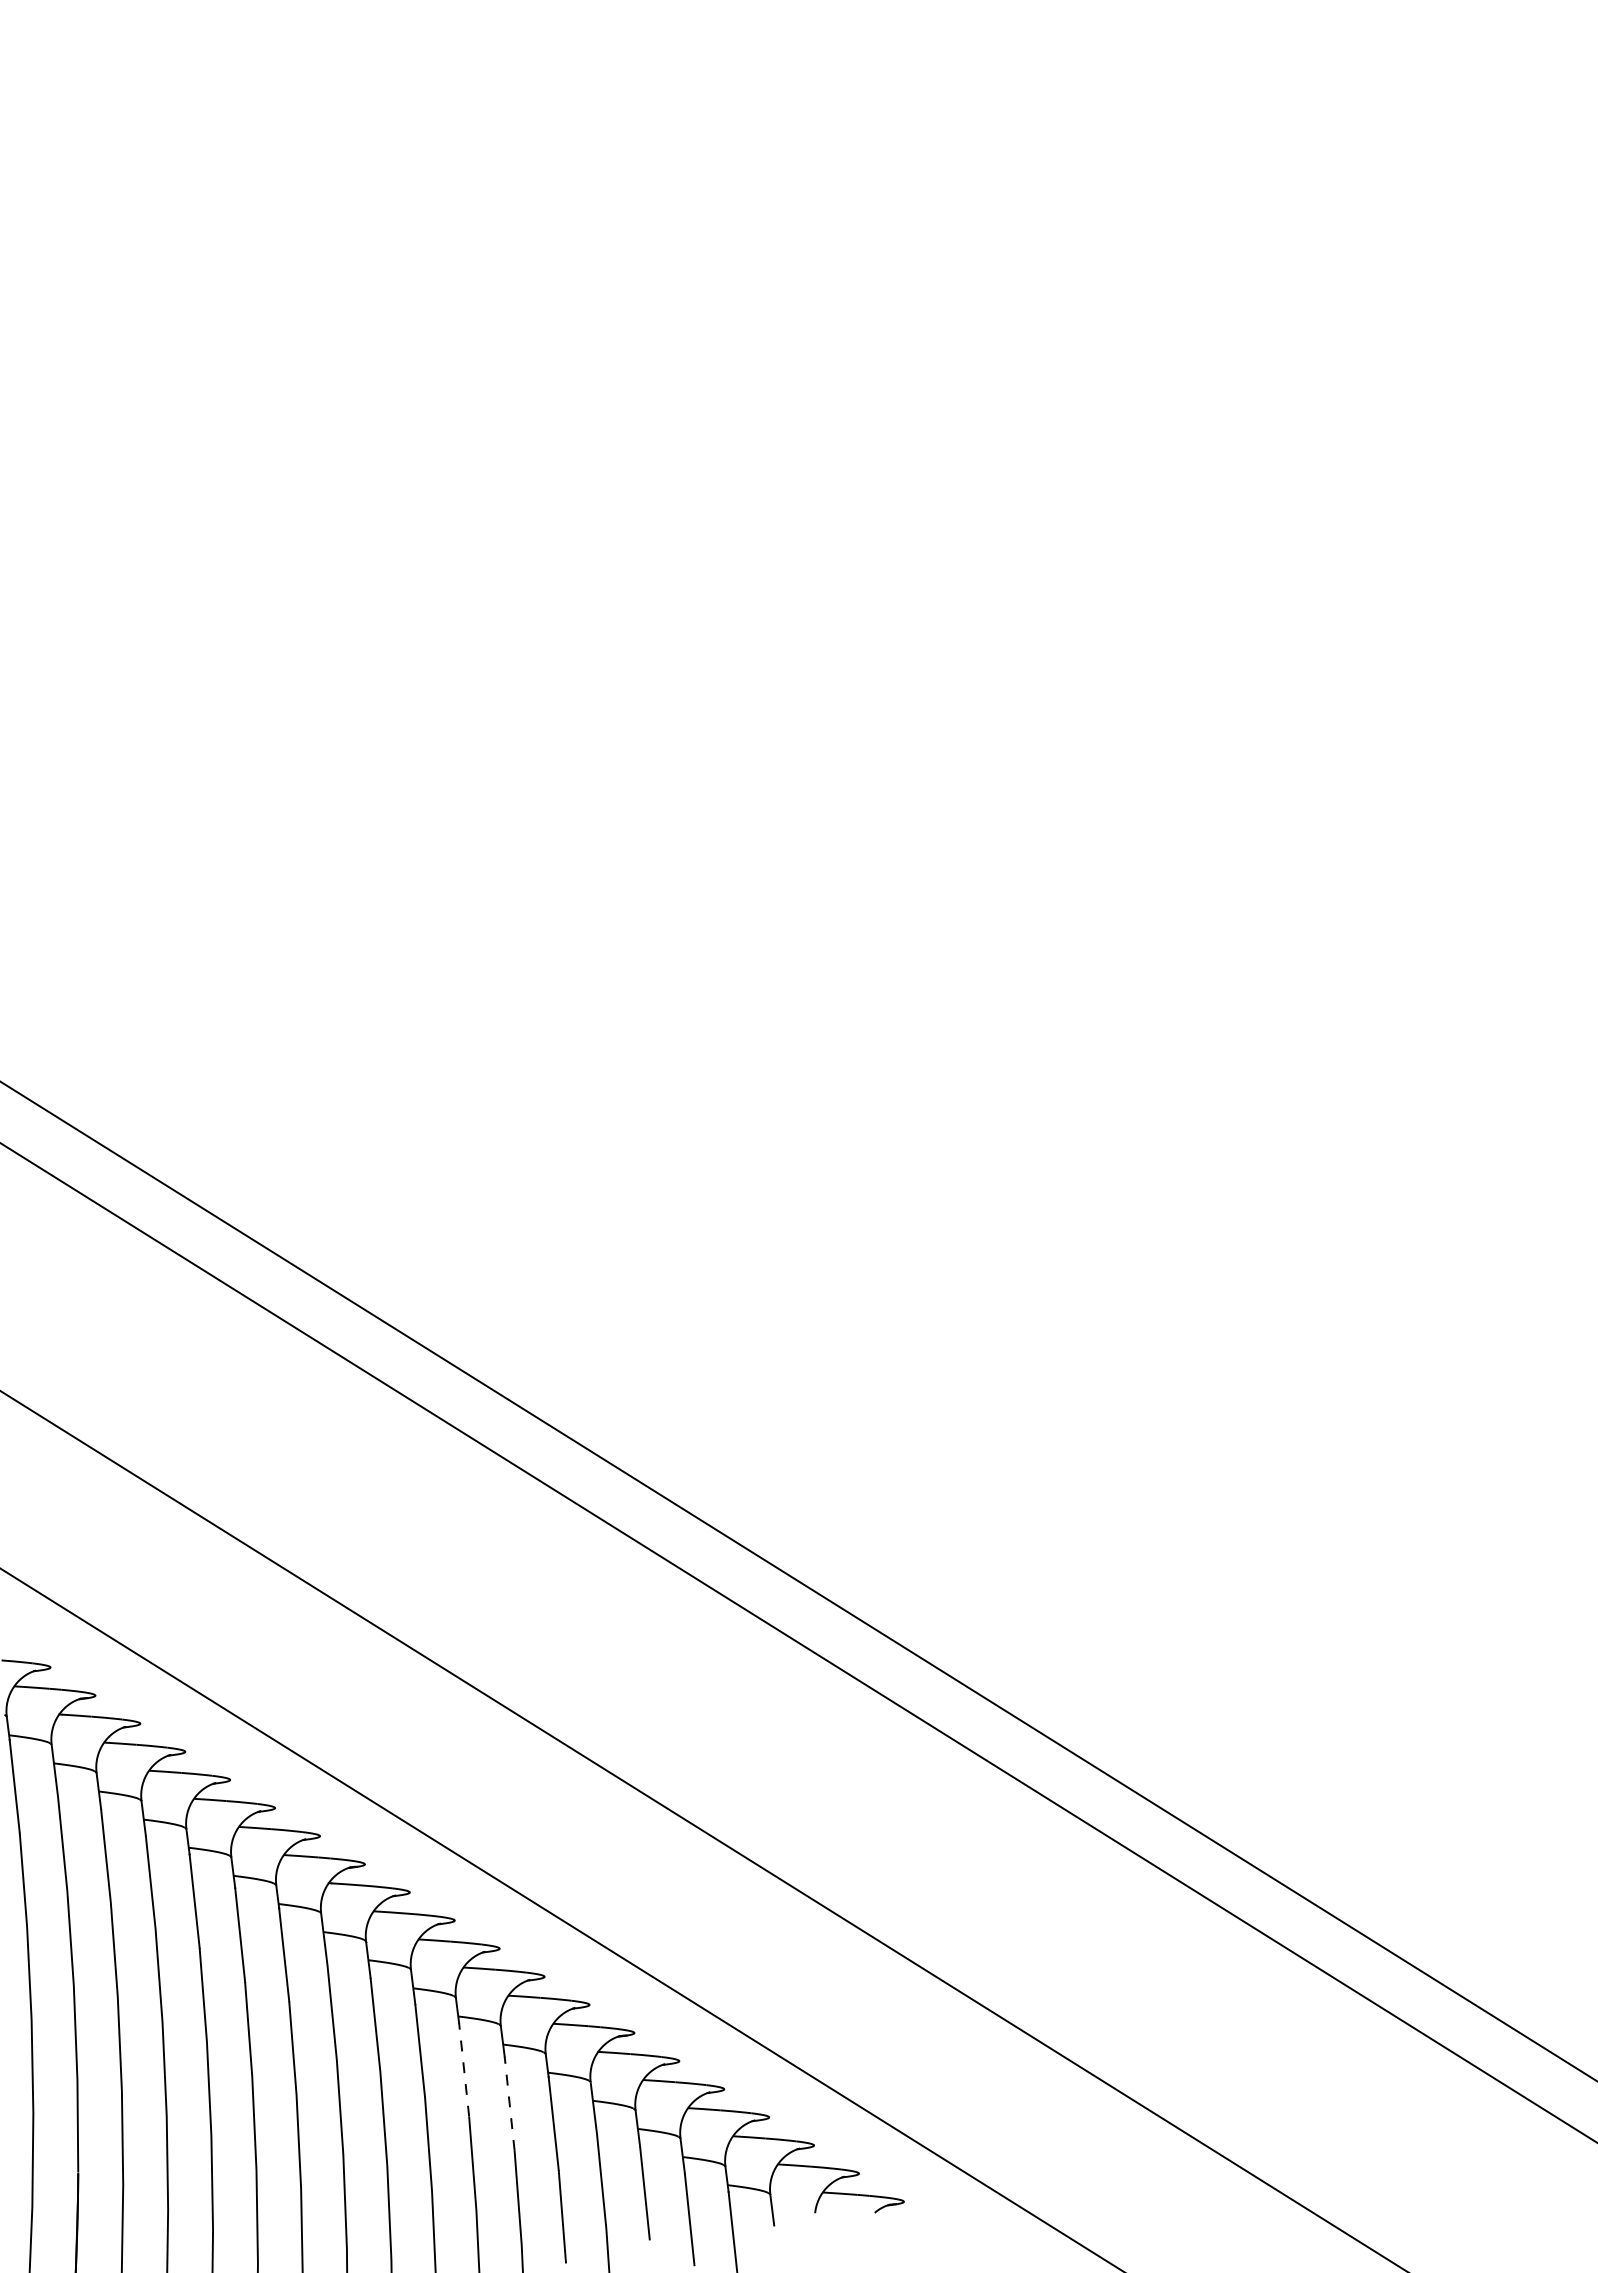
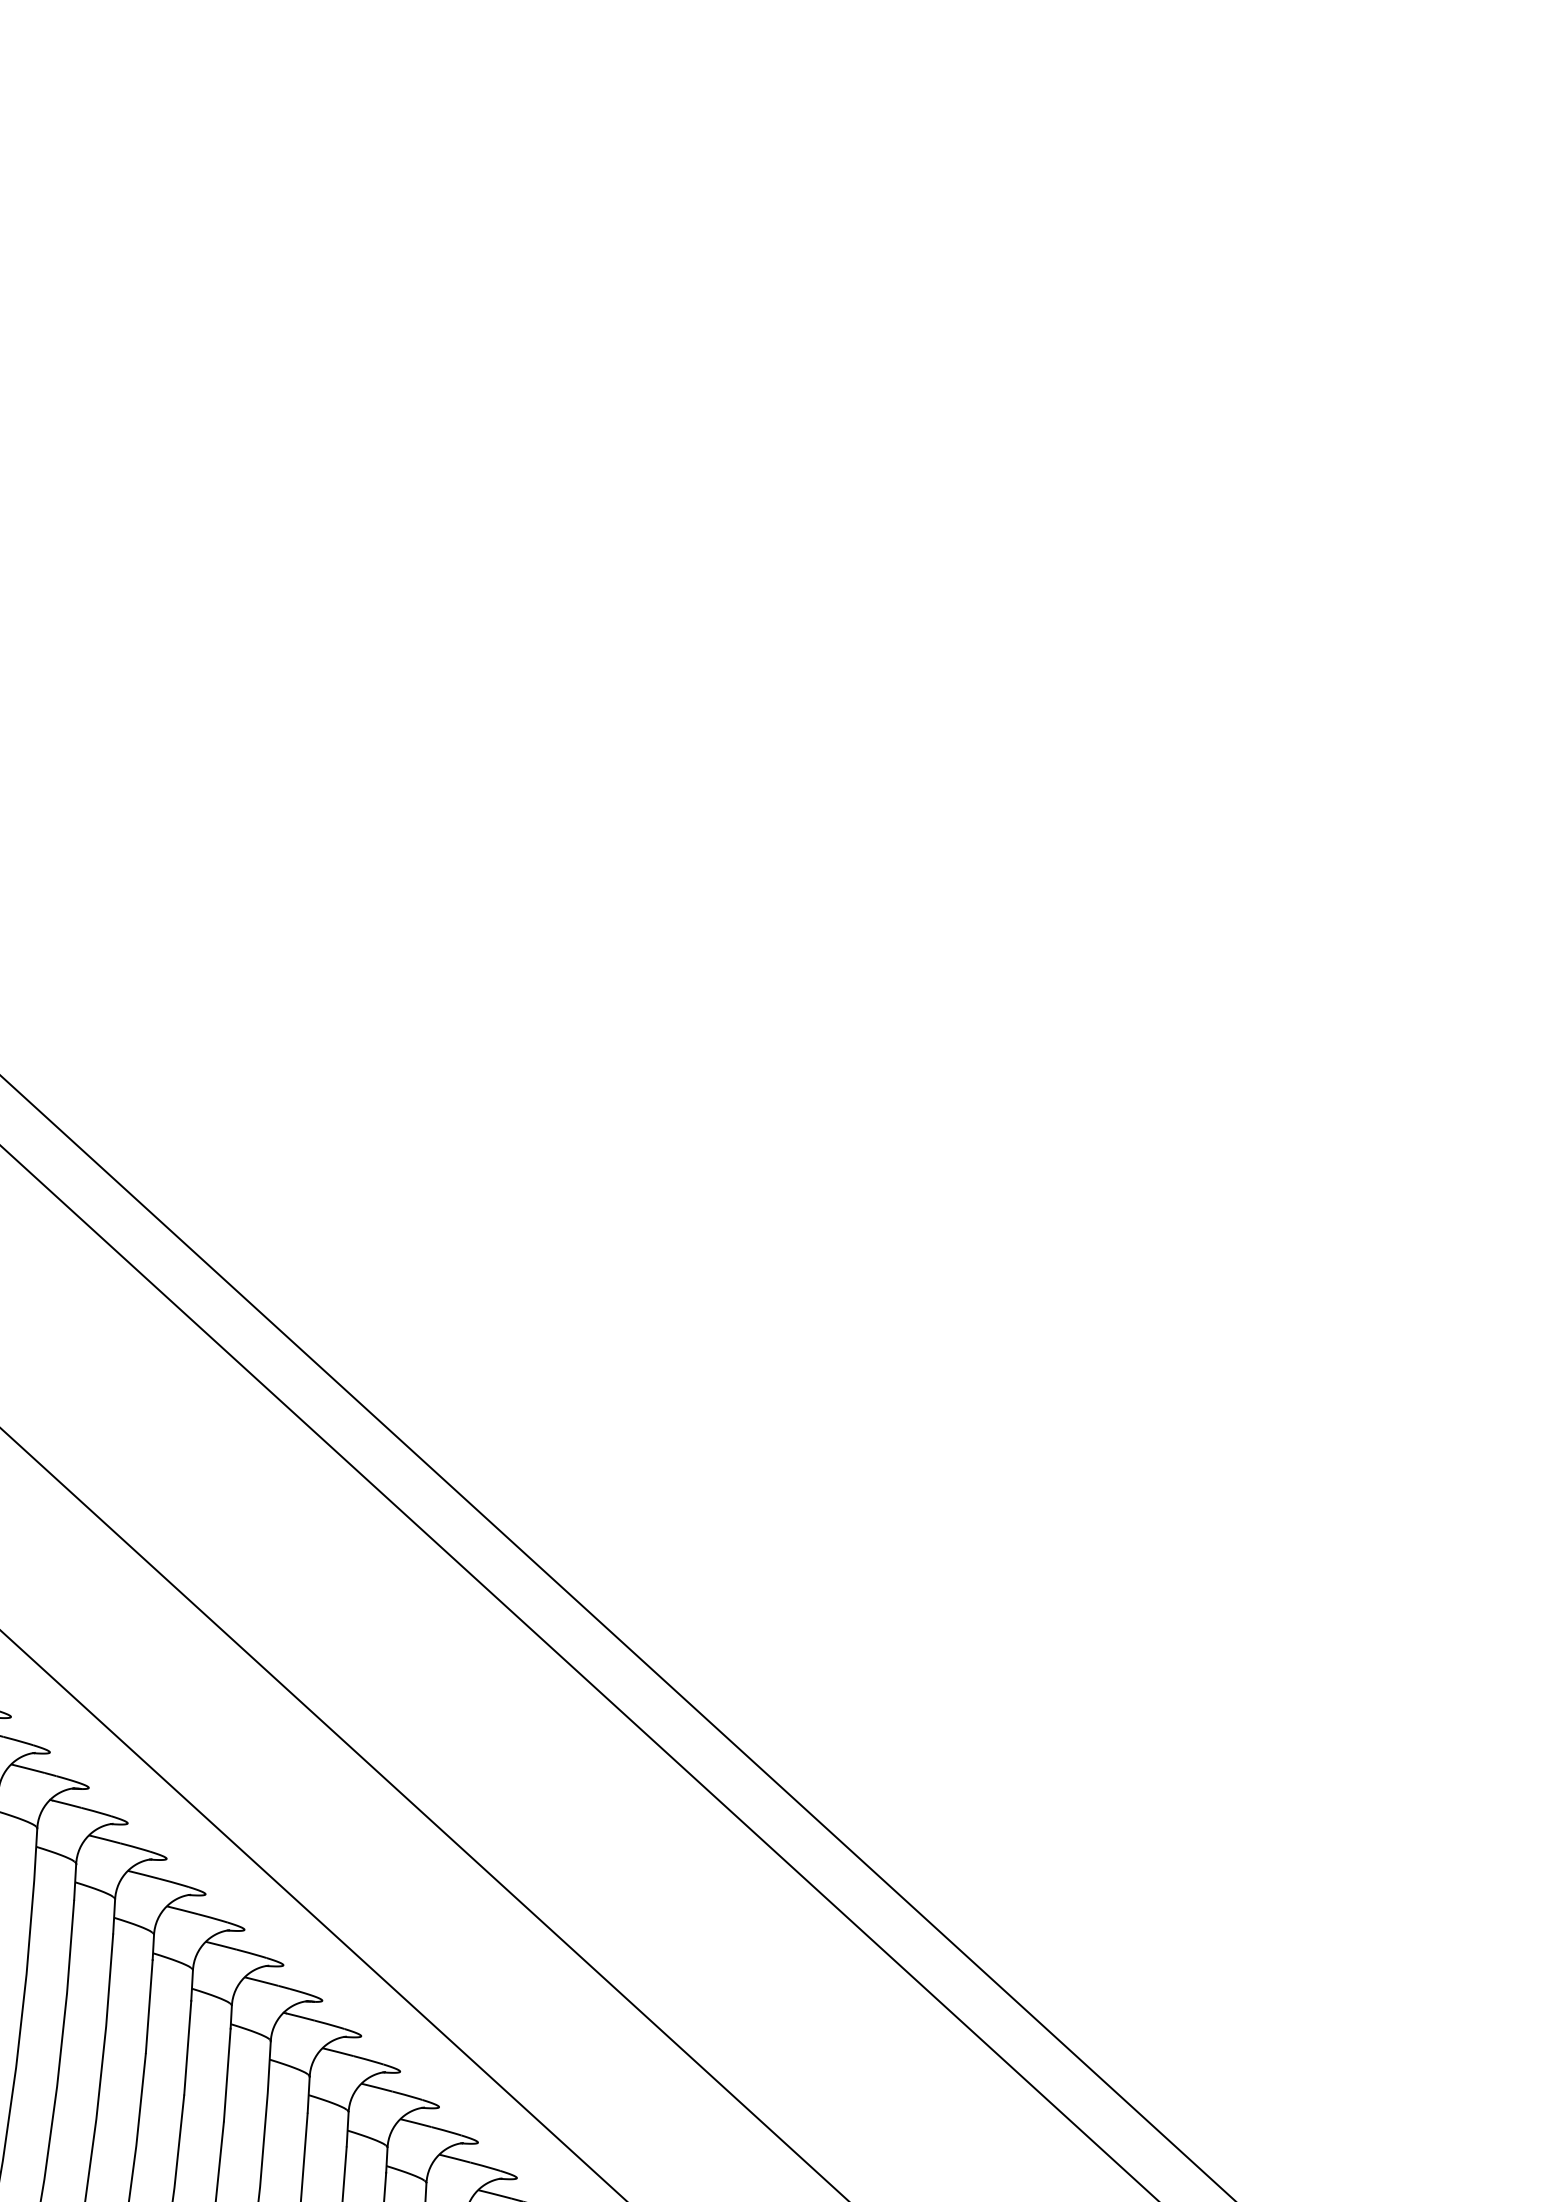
line: (464, 2069) -> (149, 2006), dashed -> solid
line: (509, 2103) -> (187, 2047), dashed -> solid

